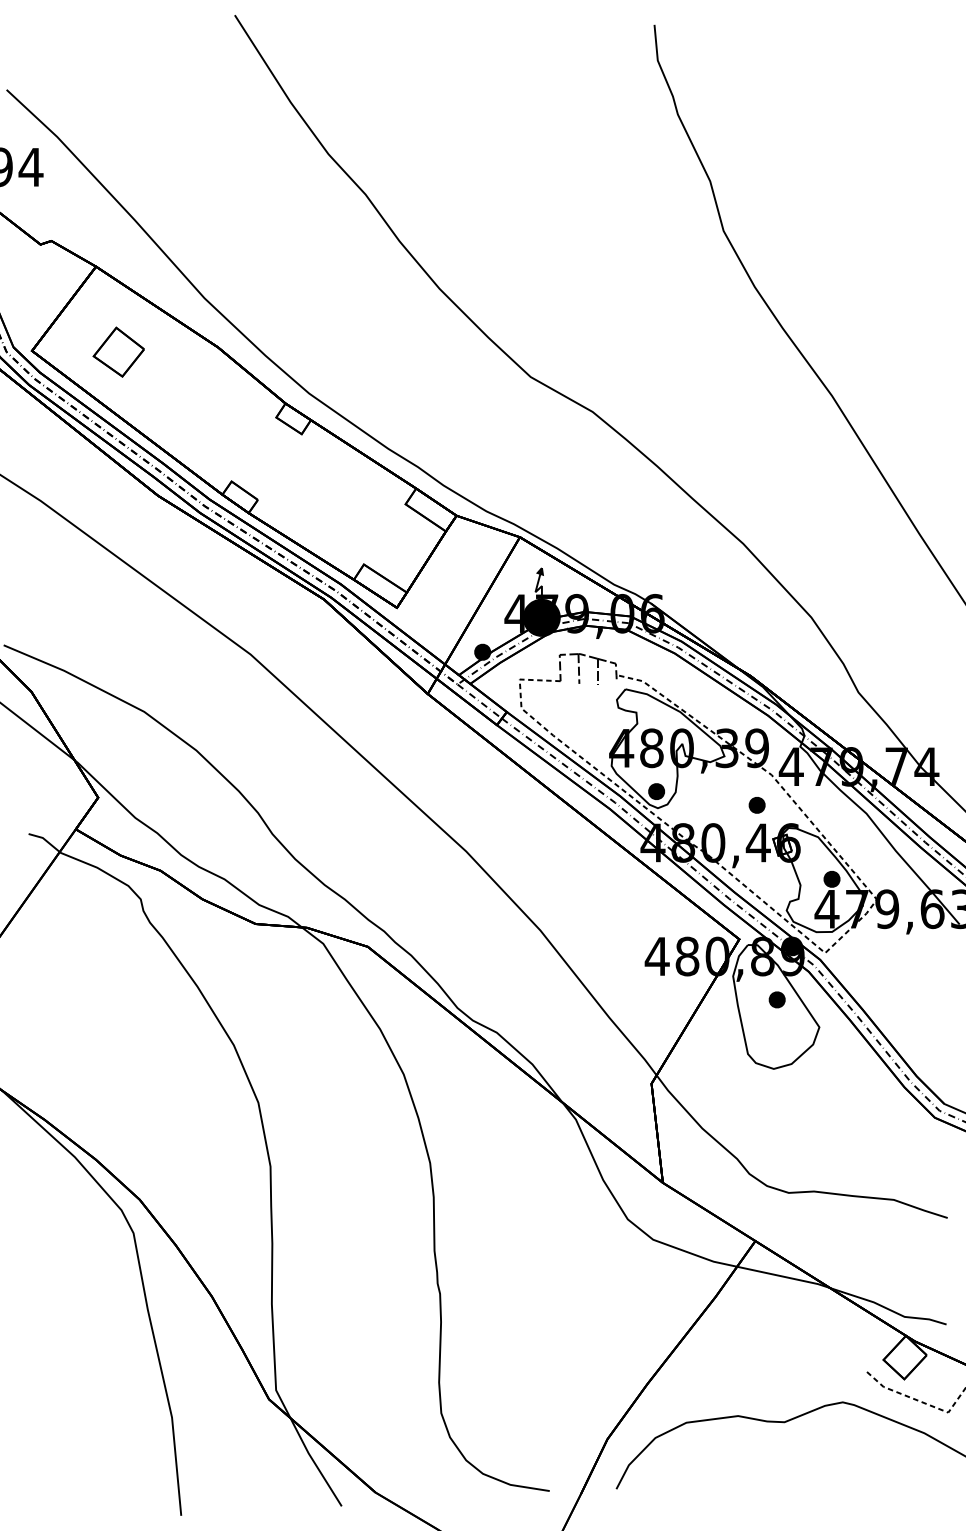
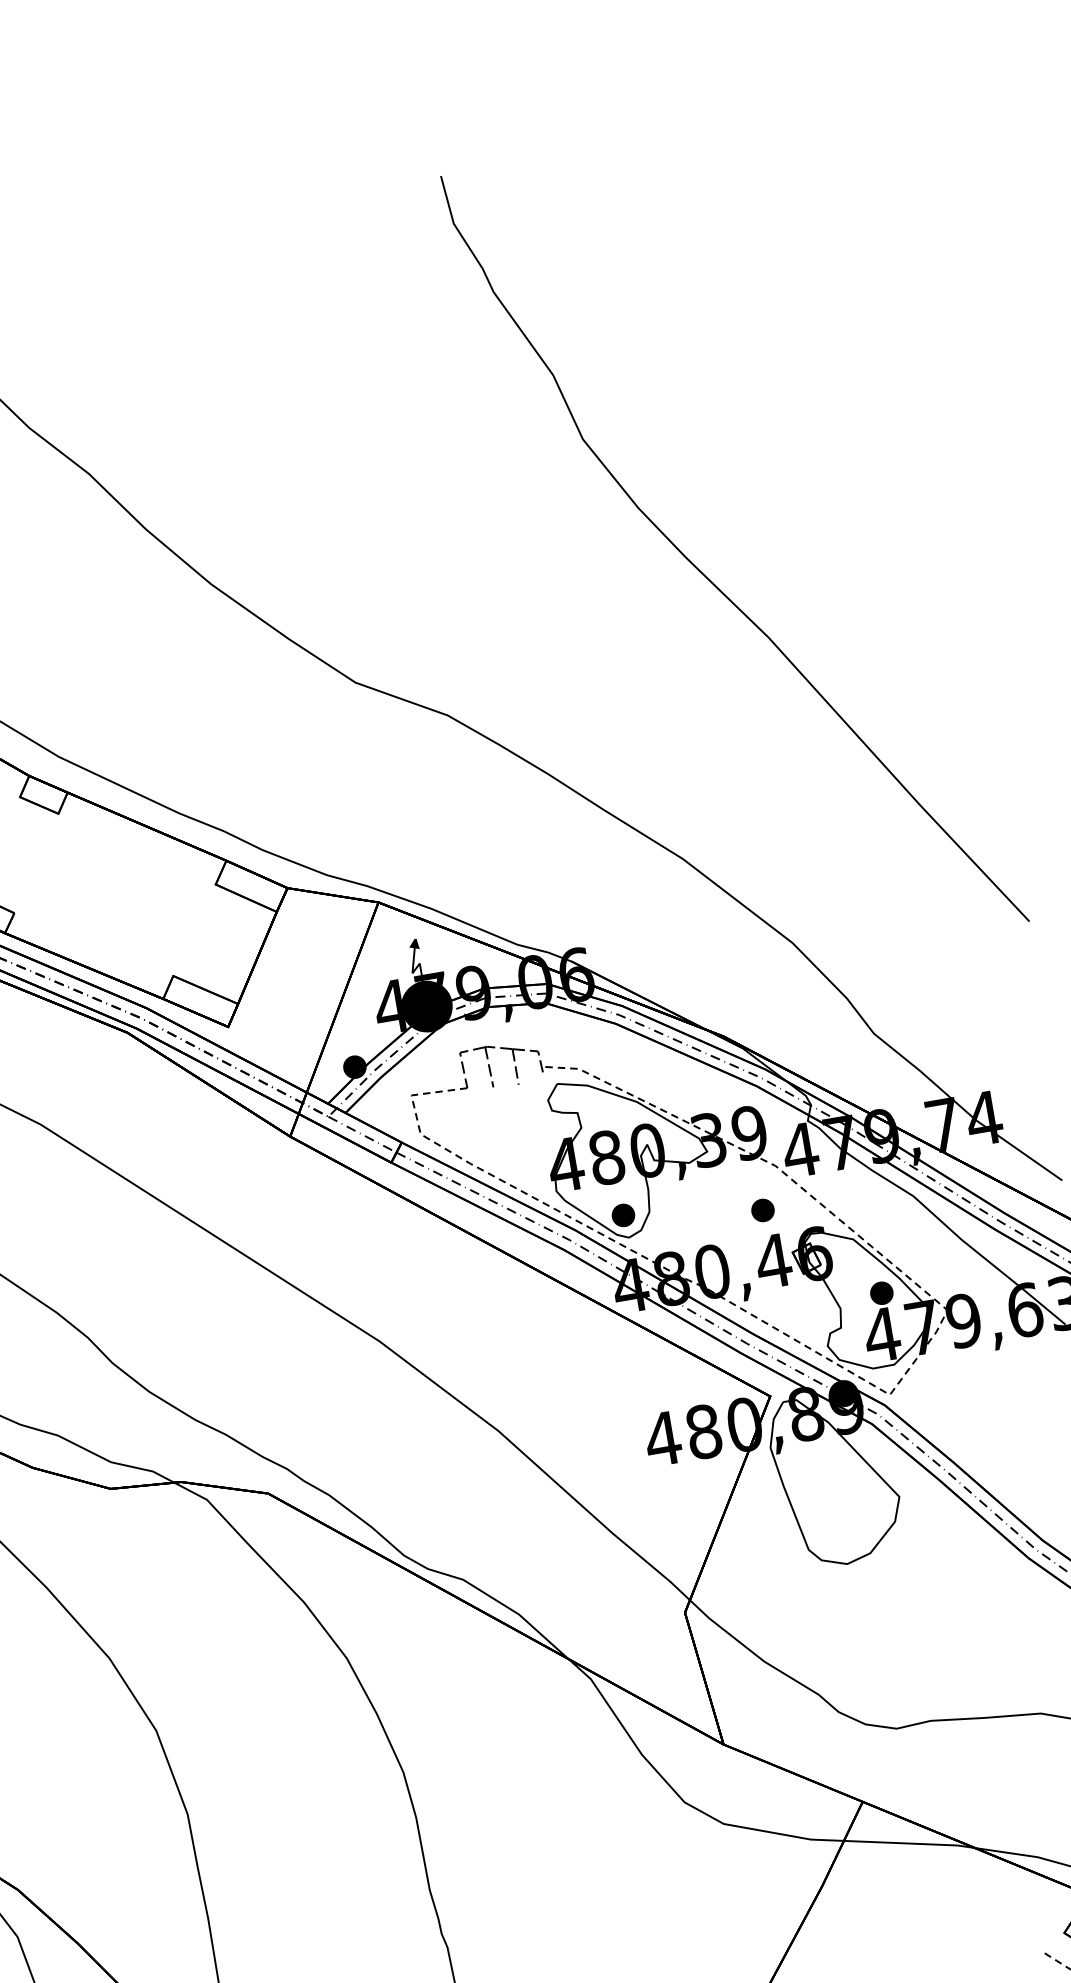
part: (776, 999) -> (834, 1469), removed

